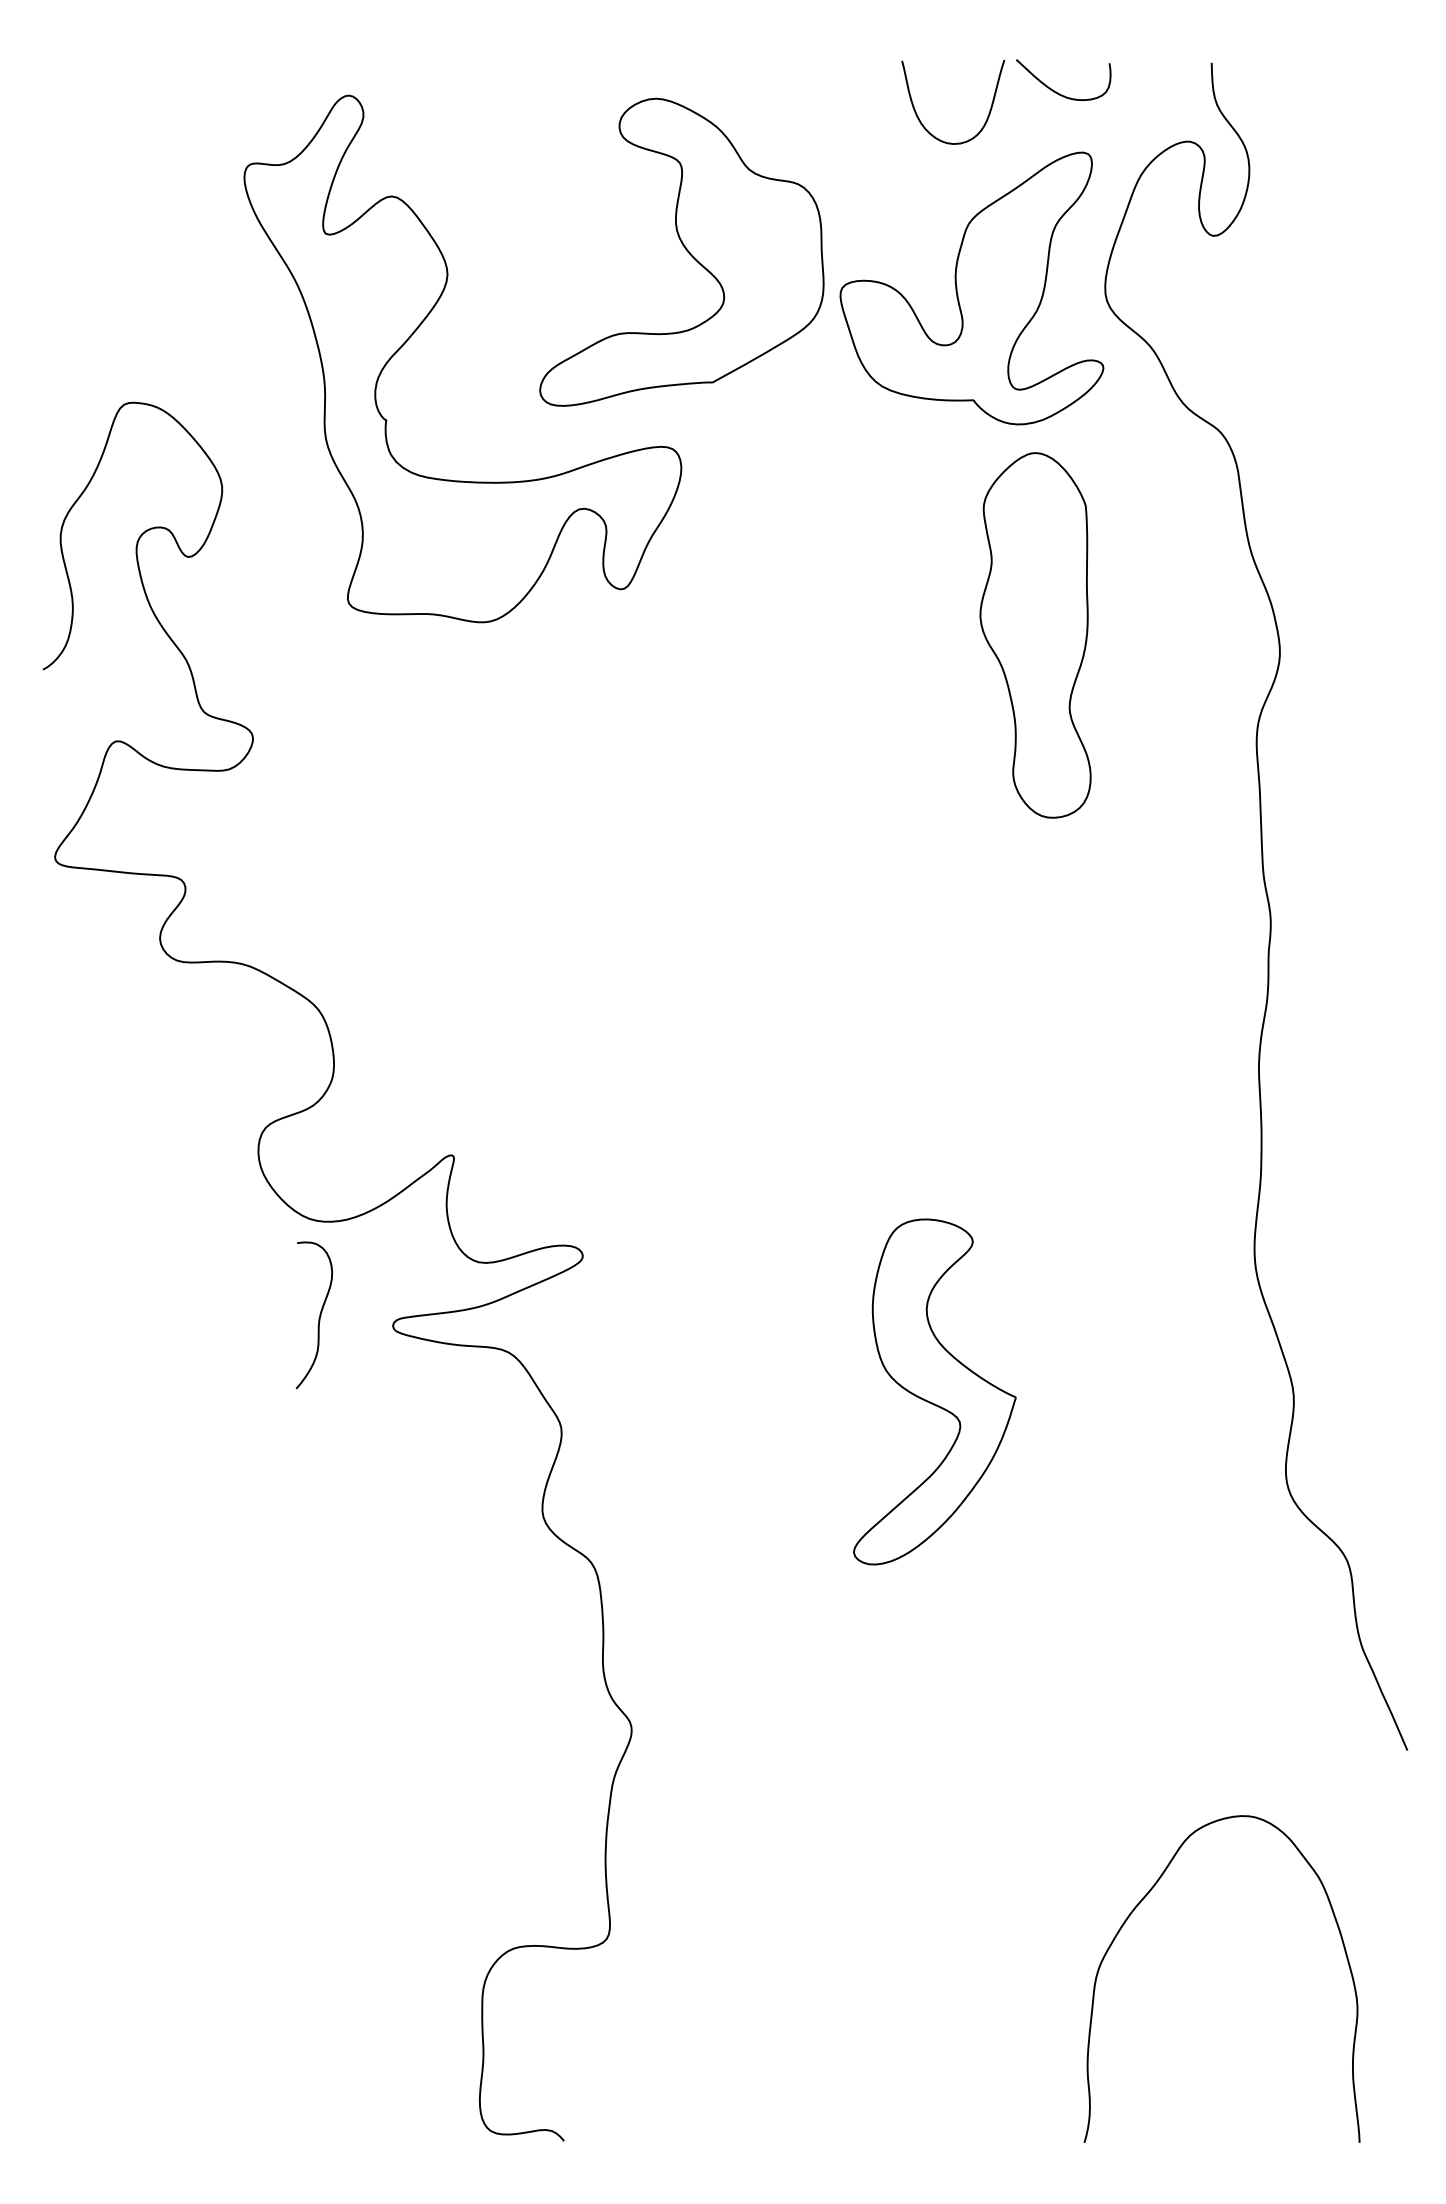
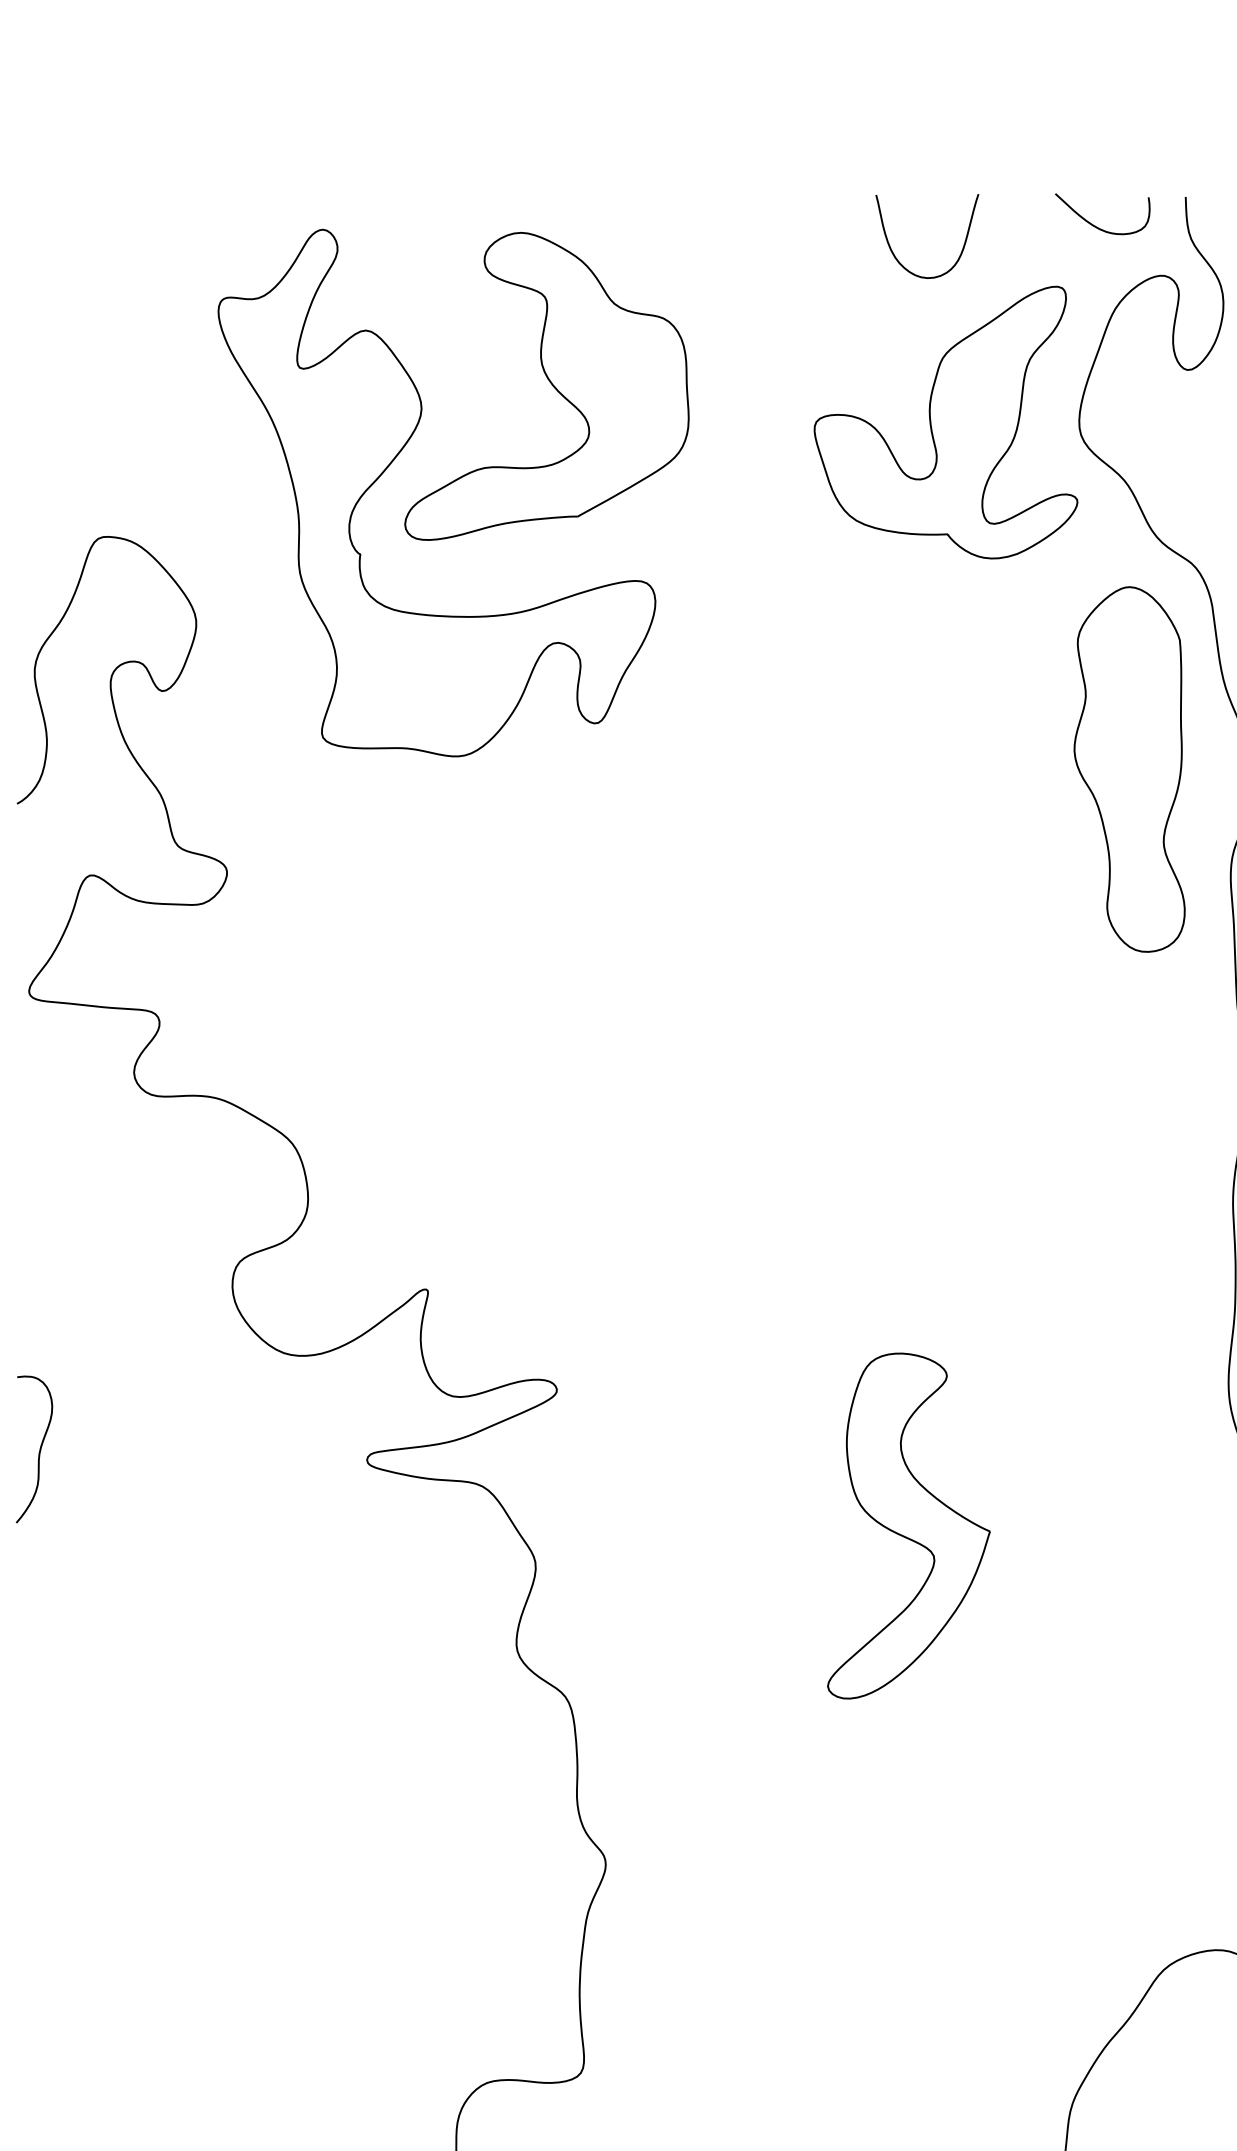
curve: (1058, 92) -> (1097, 226), moved
part: (681, 251) -> (546, 385), moved
part: (1035, 635) -> (1129, 769), moved
curve: (319, 1315) -> (39, 1449), moved

